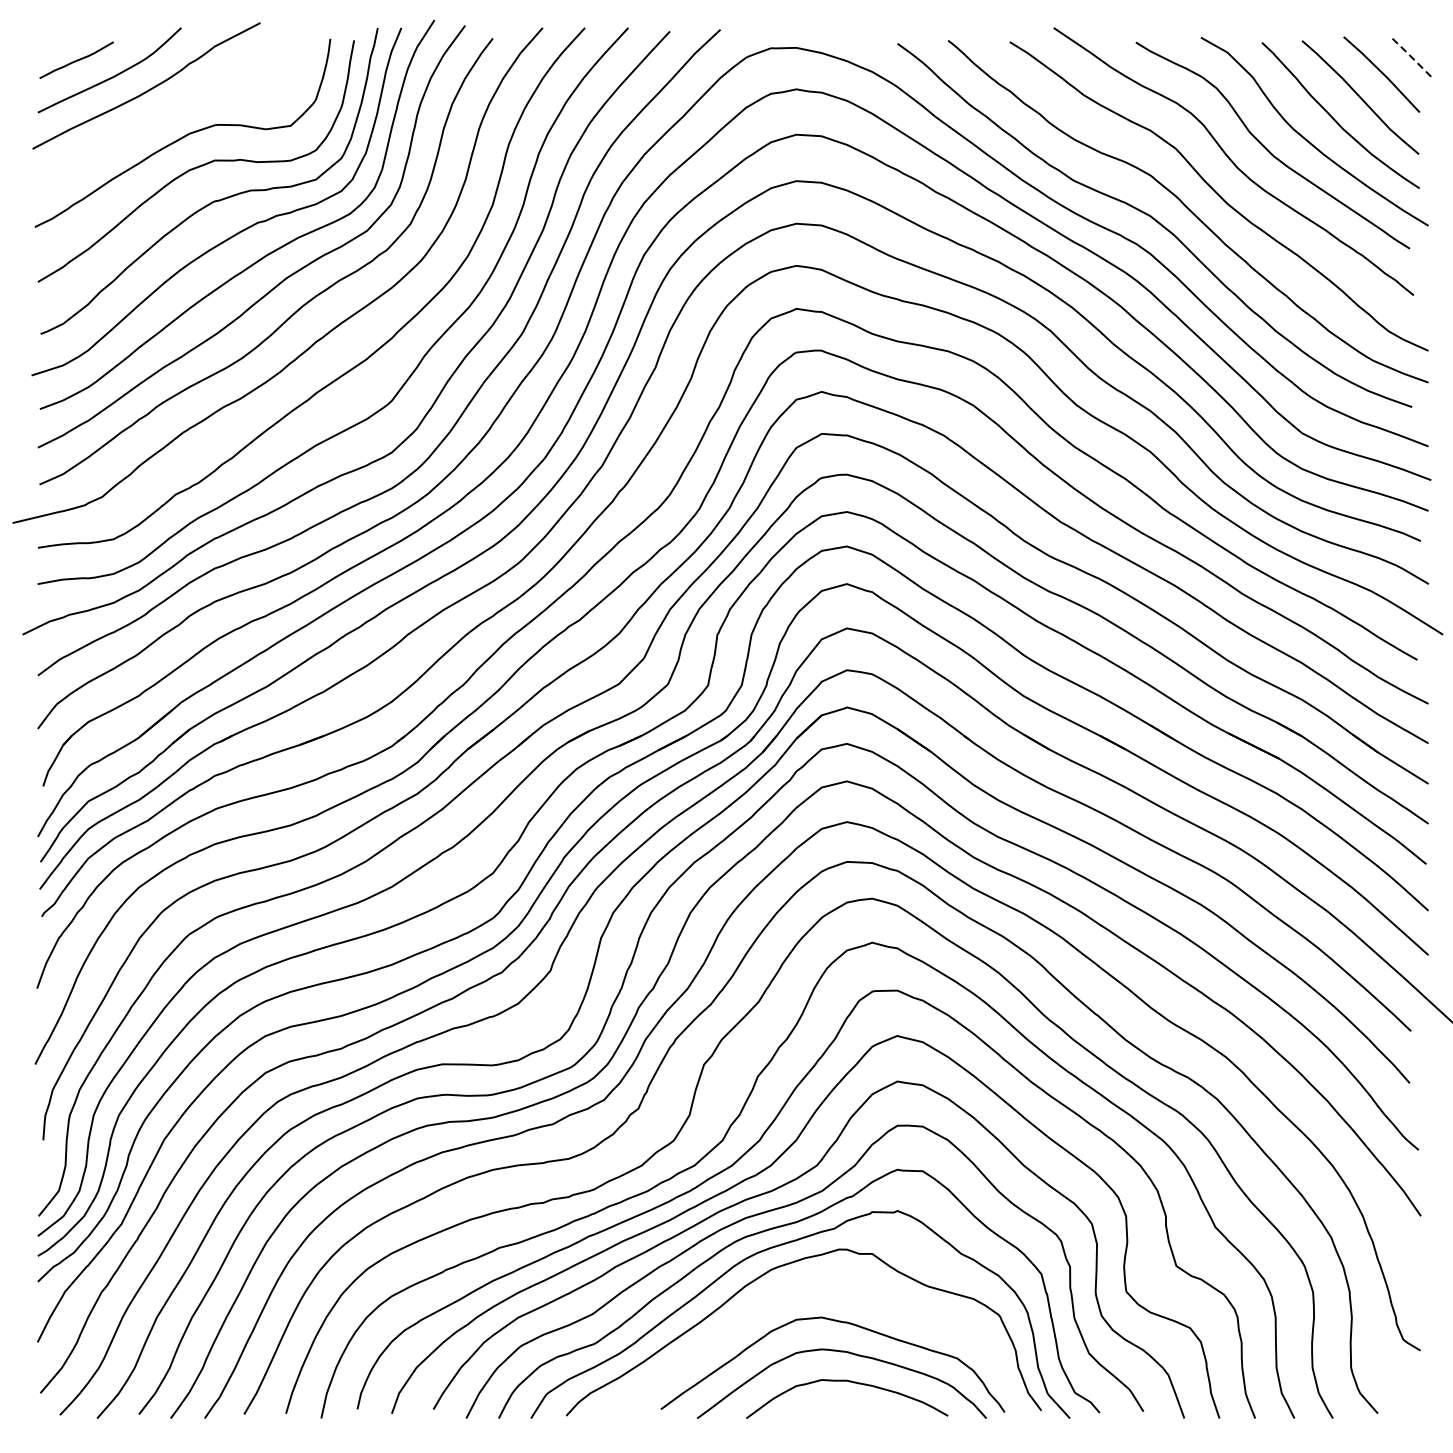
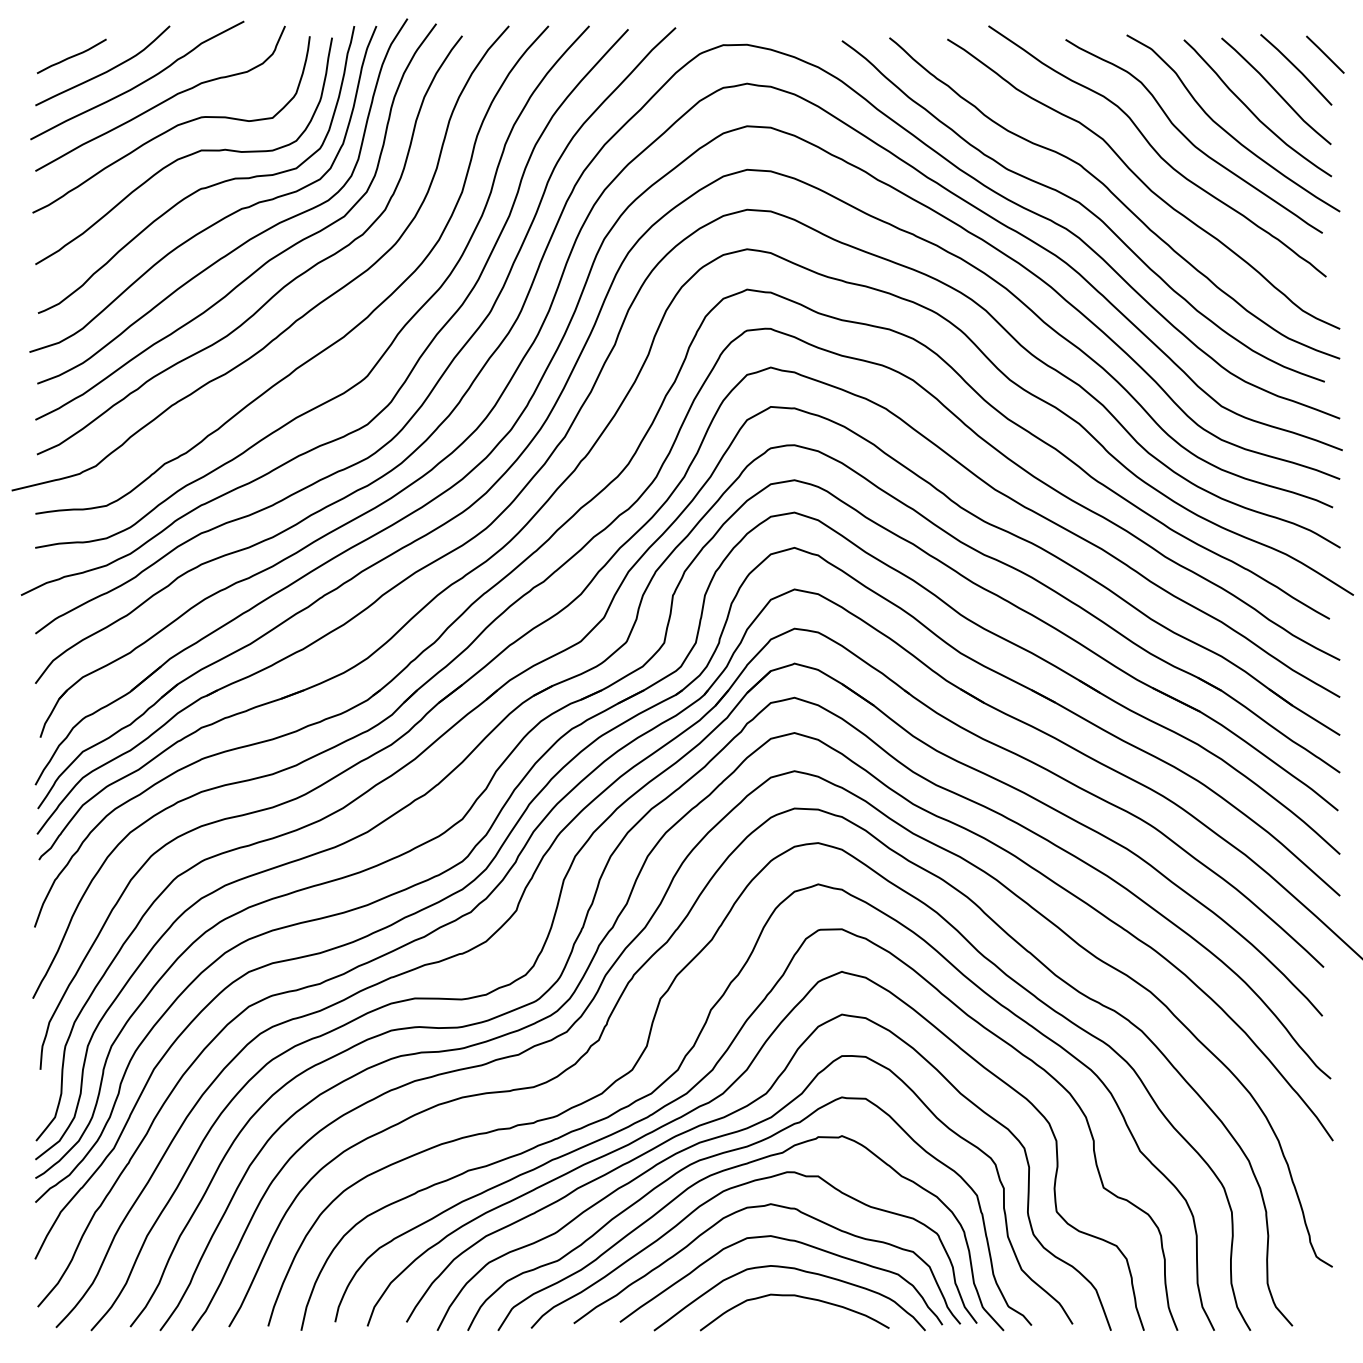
line: (1412, 58) -> (1325, 54), dashed -> solid
curve: (173, 108) -> (162, 101), added
curve: (811, 1287) -> (761, 1207), added

